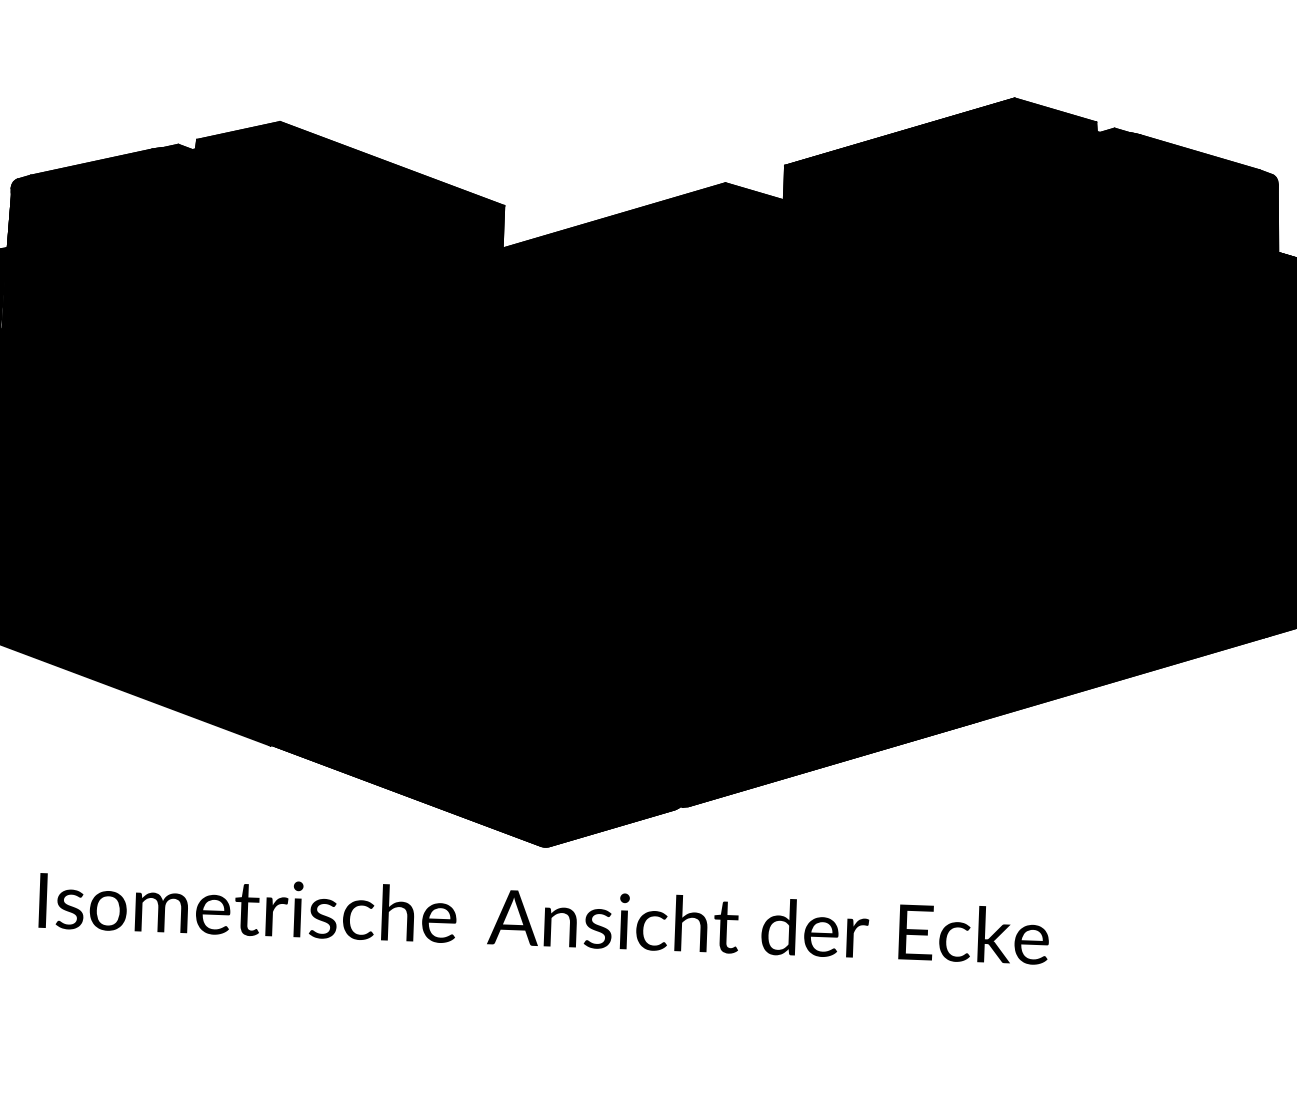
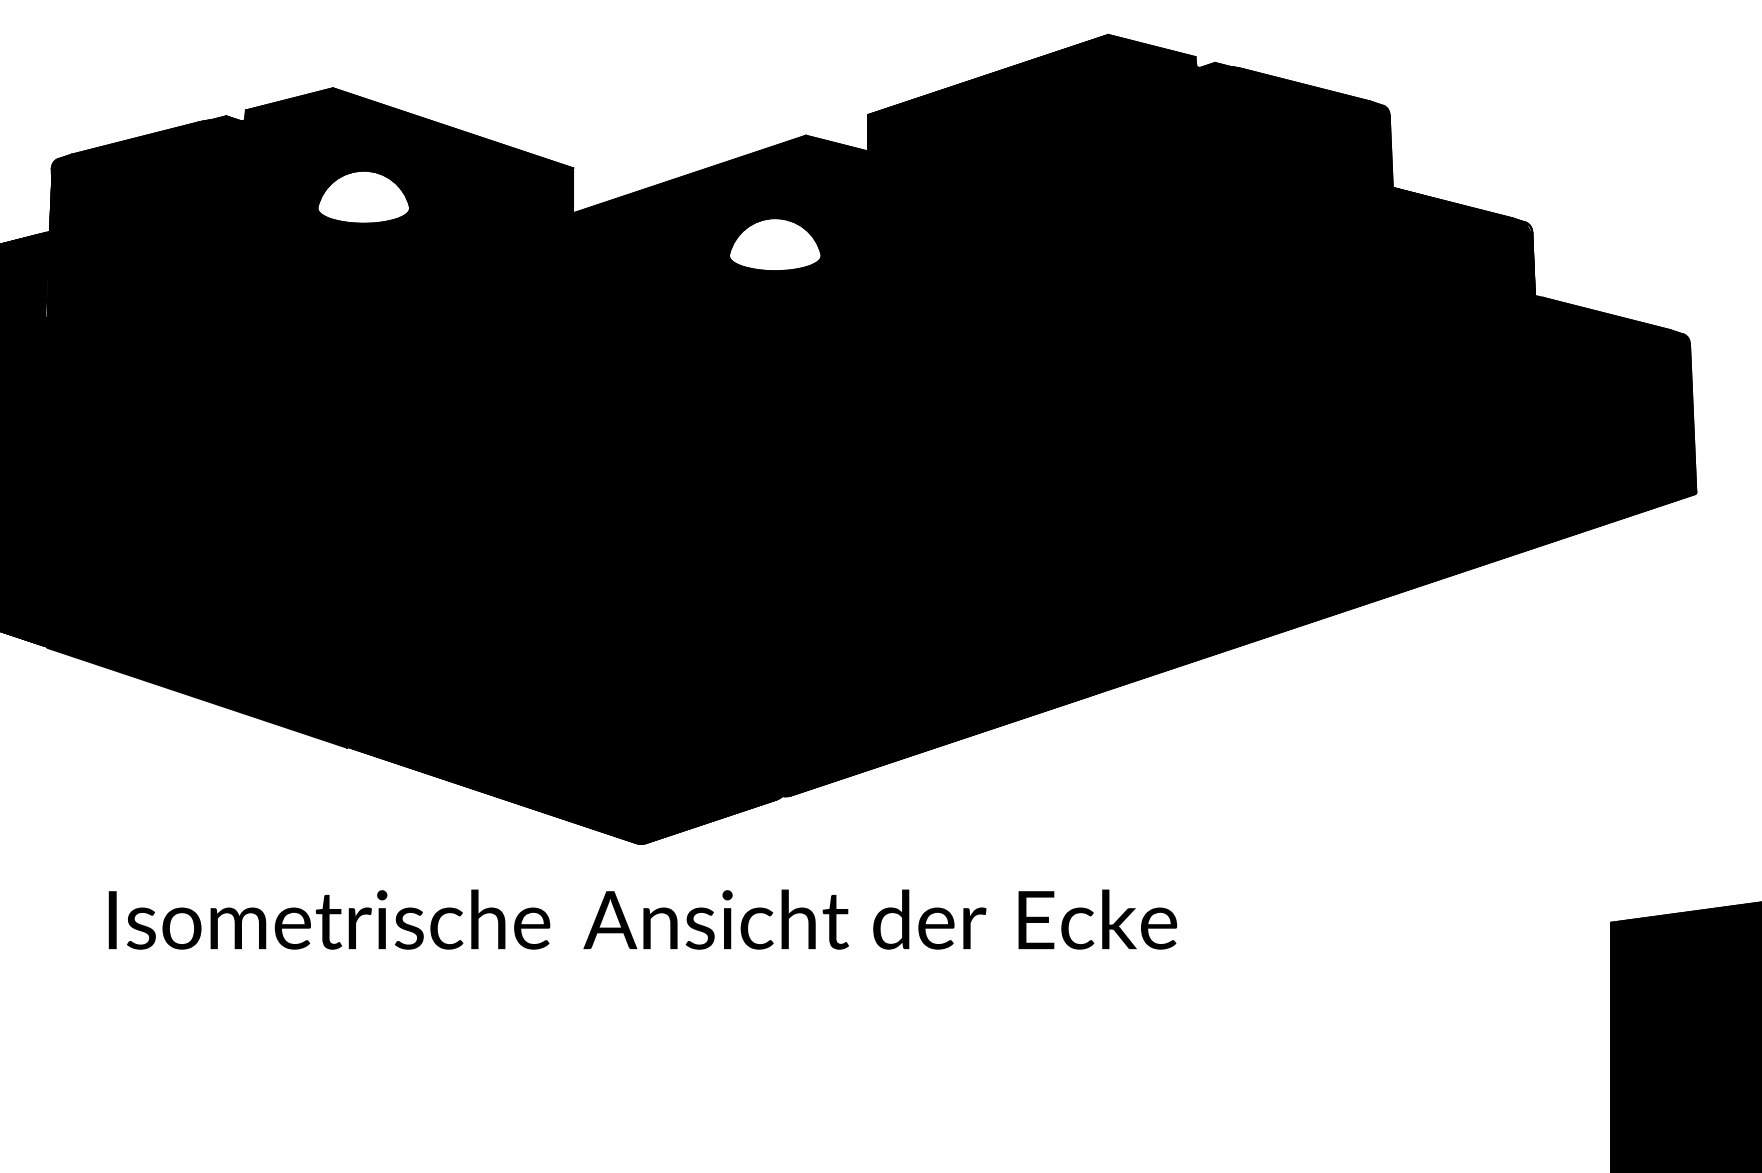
fill: (305, 225) -> (363, 196), removed
fill: (691, 284) -> (774, 244), removed

